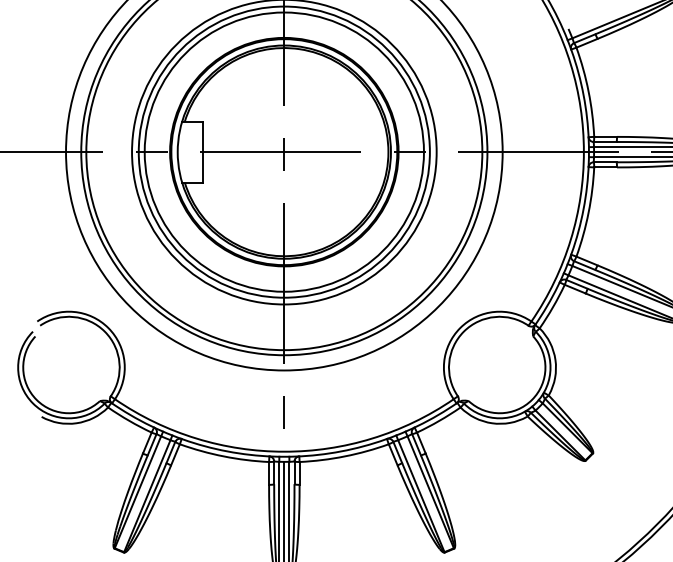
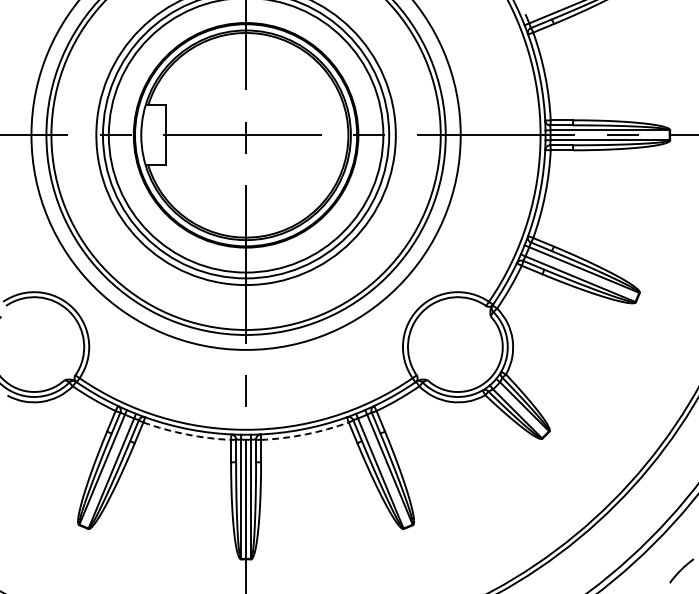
arc: (223, 456) -> (186, 434), solid -> dashed
arc: (344, 456) -> (305, 434), solid -> dashed

